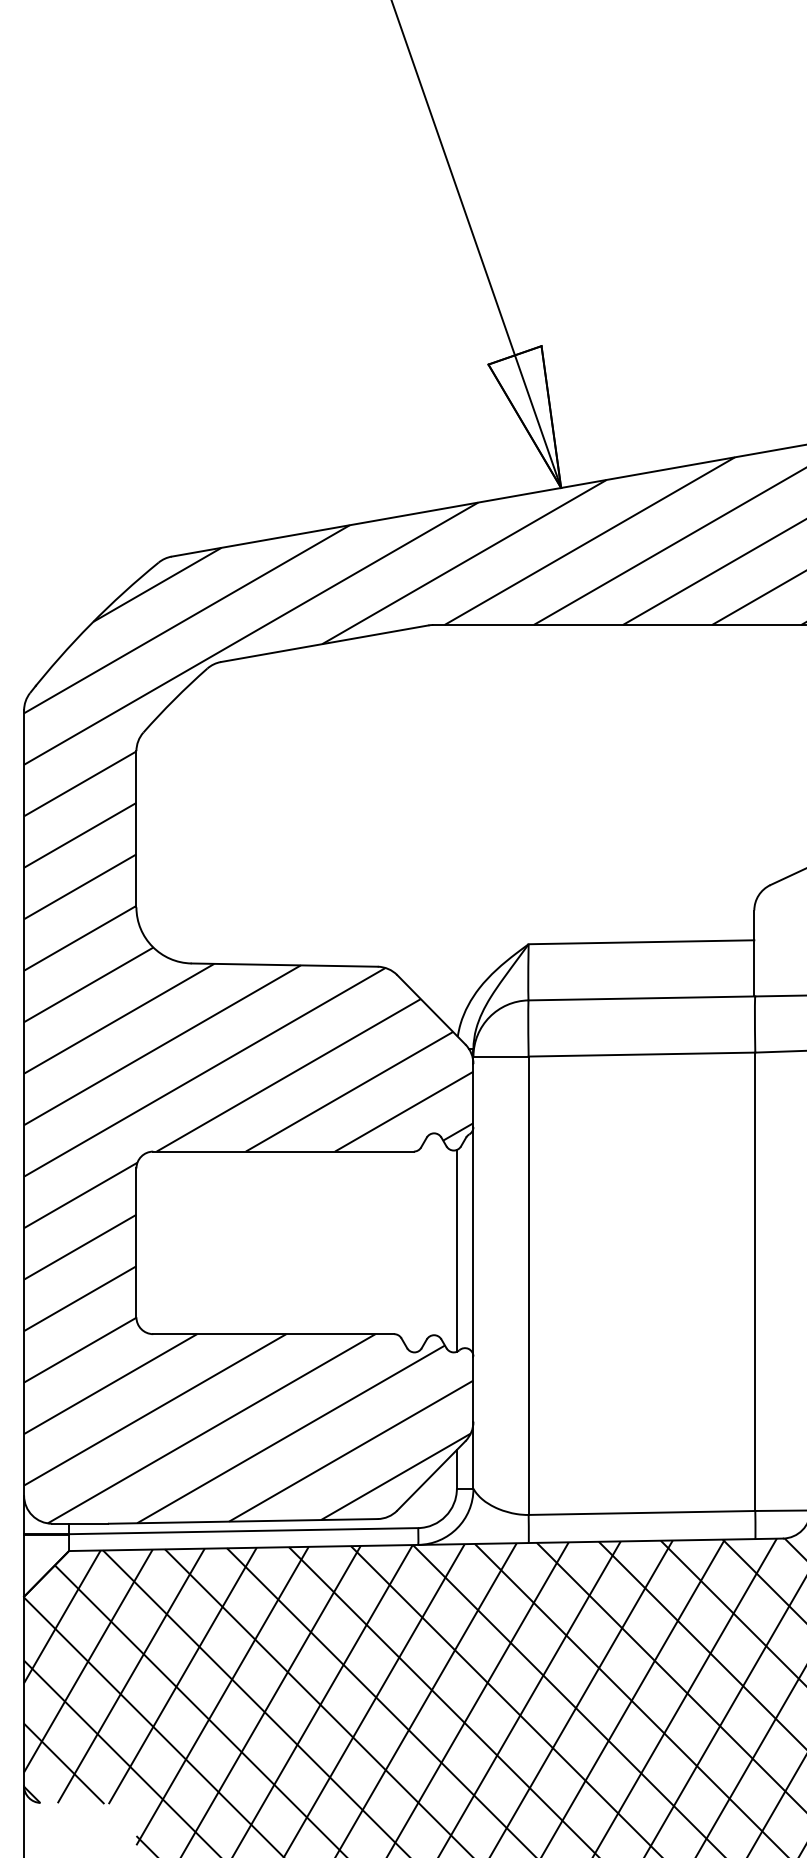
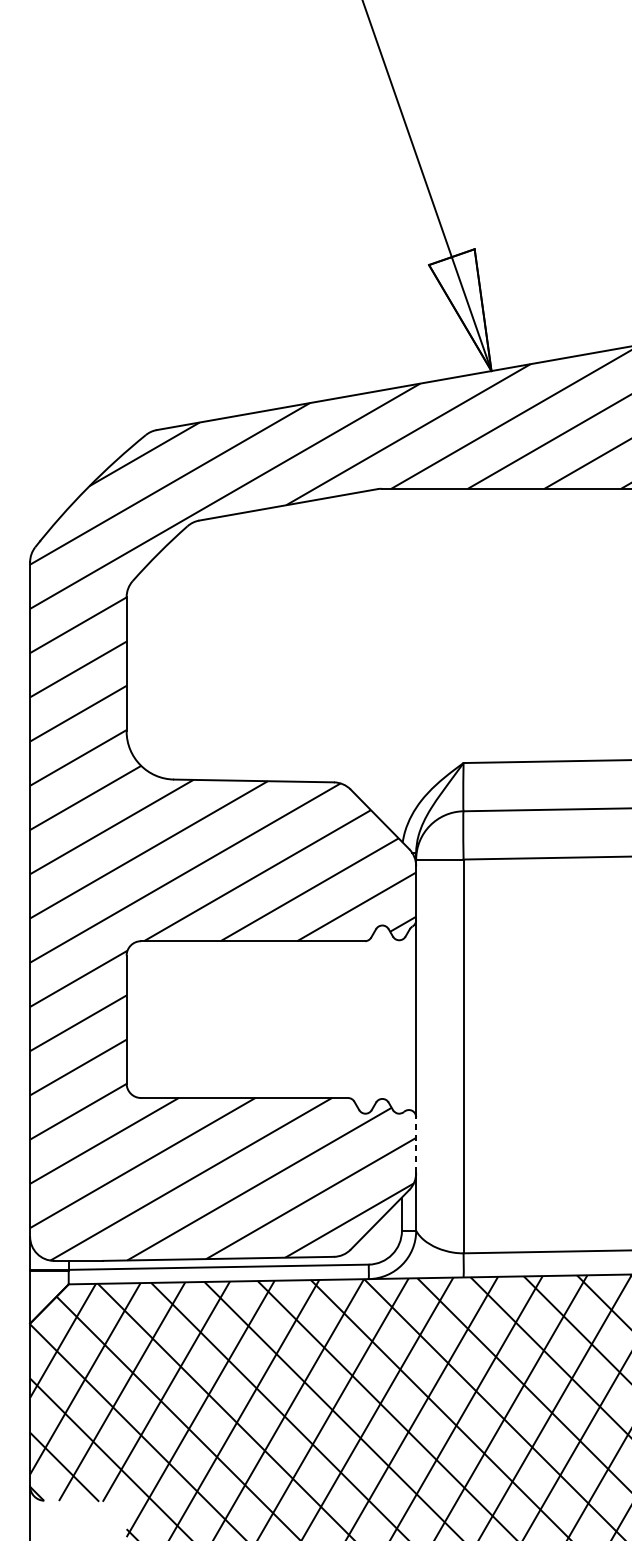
line: (456, 1250) -> (401, 1026), removed
line: (473, 1389) -> (416, 1145), solid -> dashed

